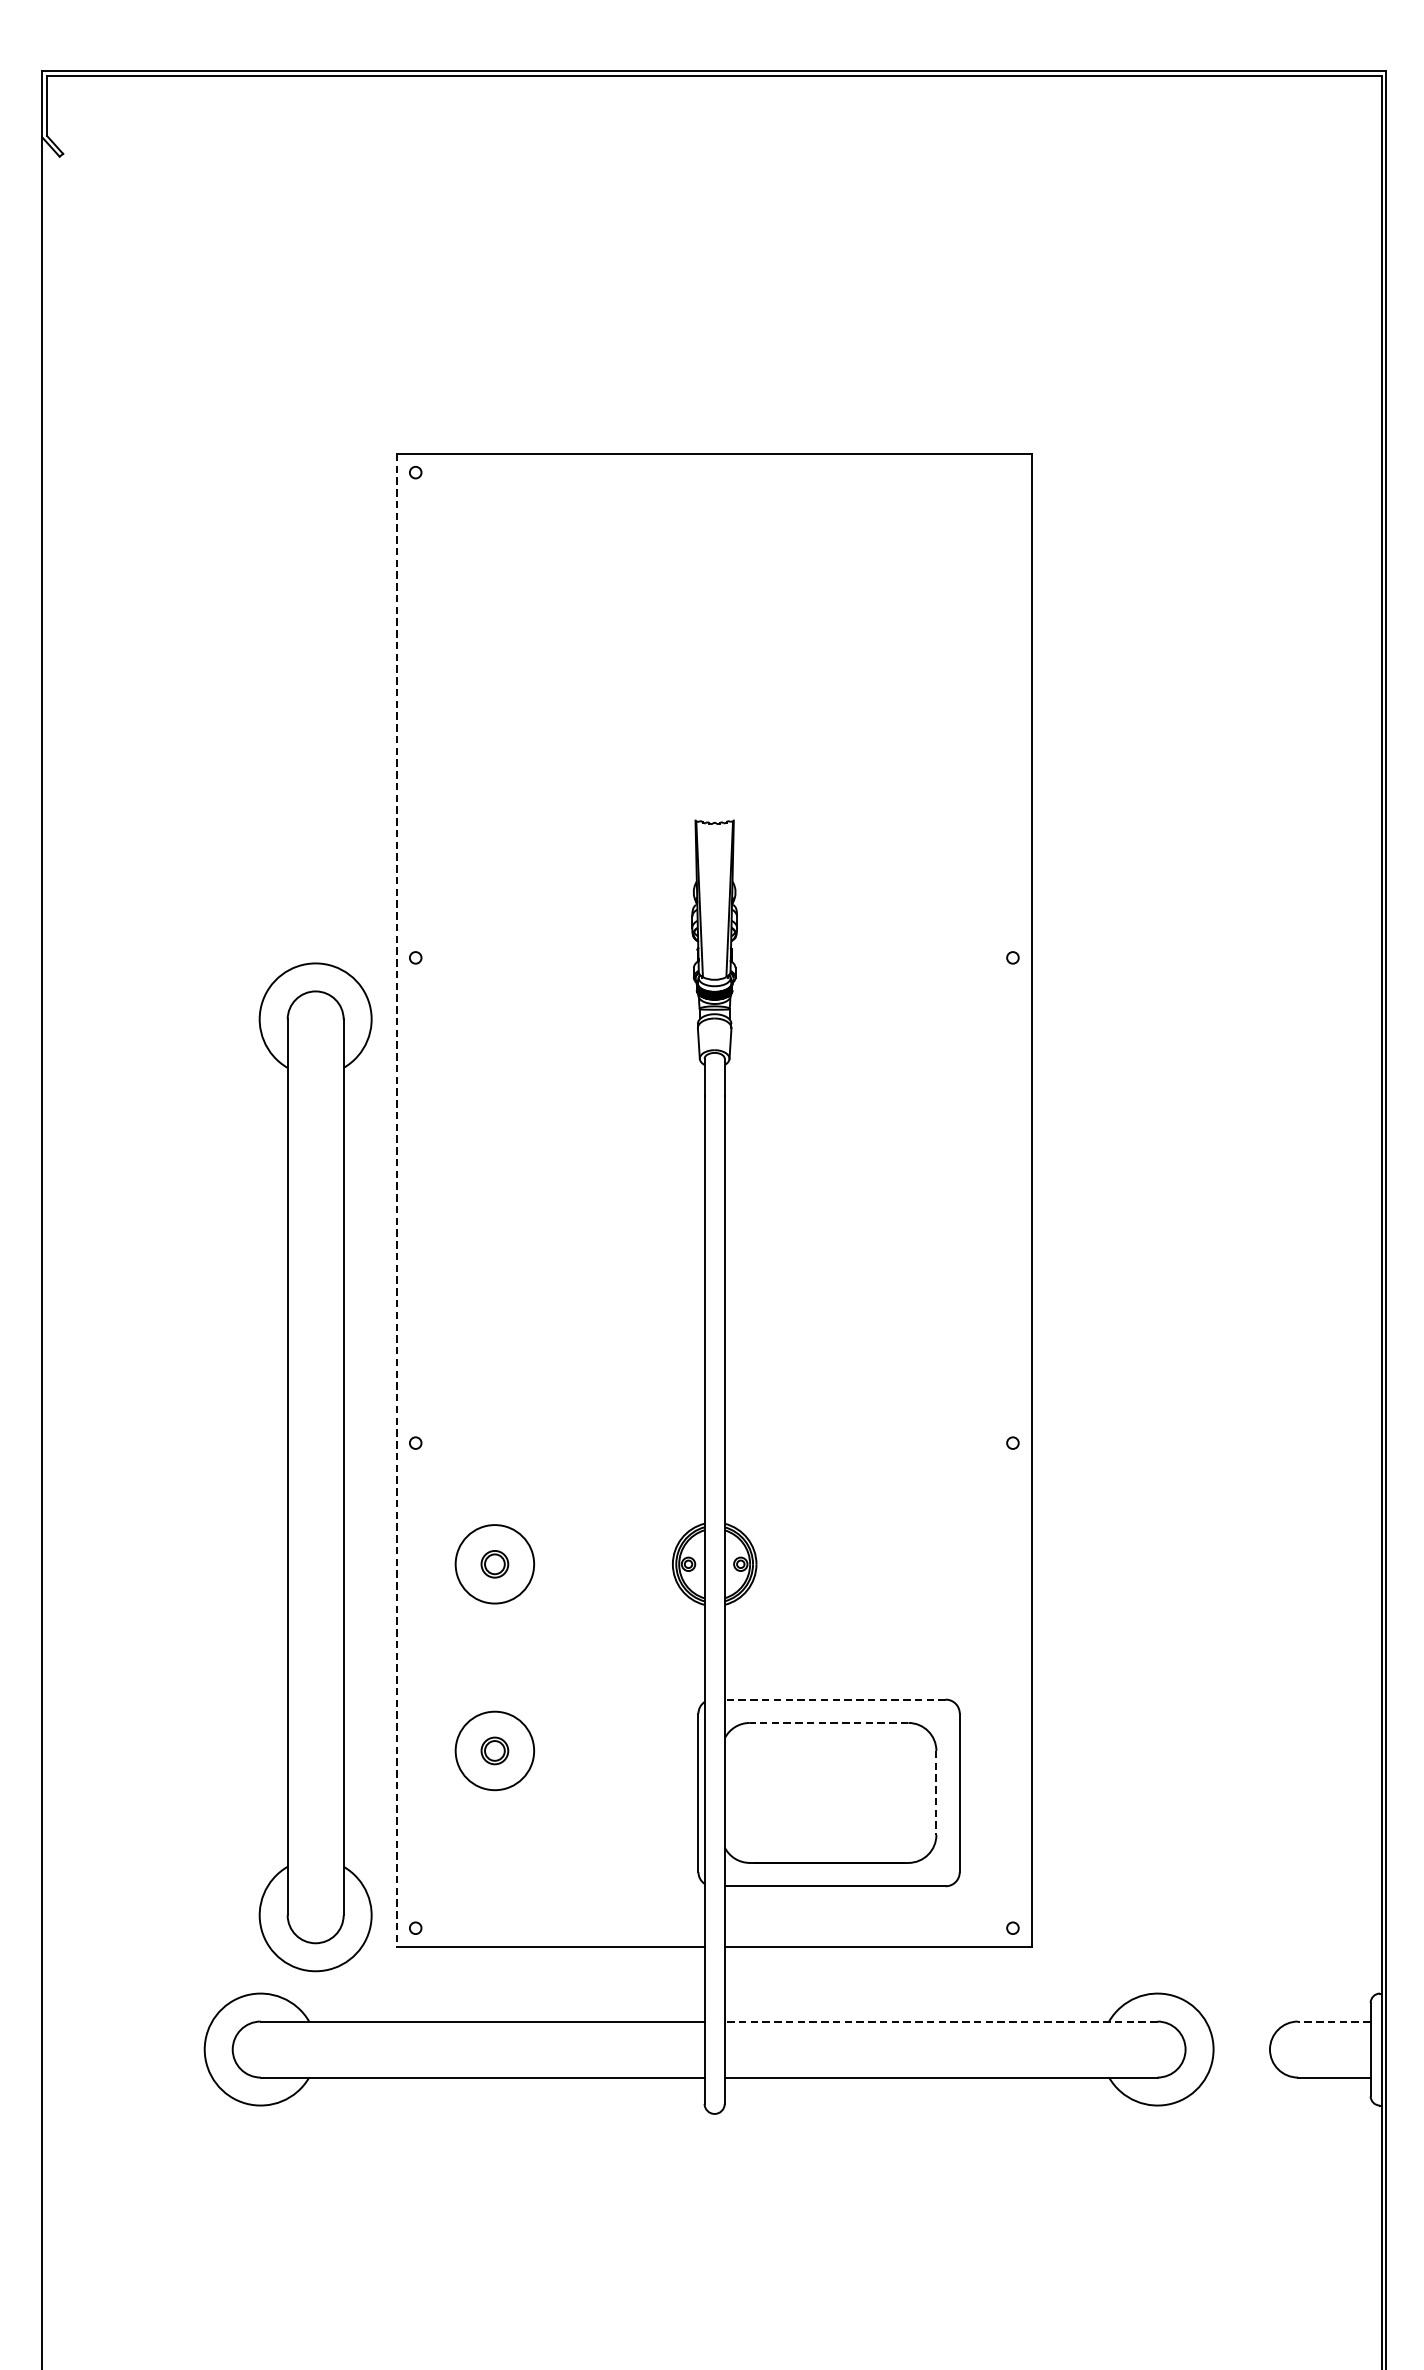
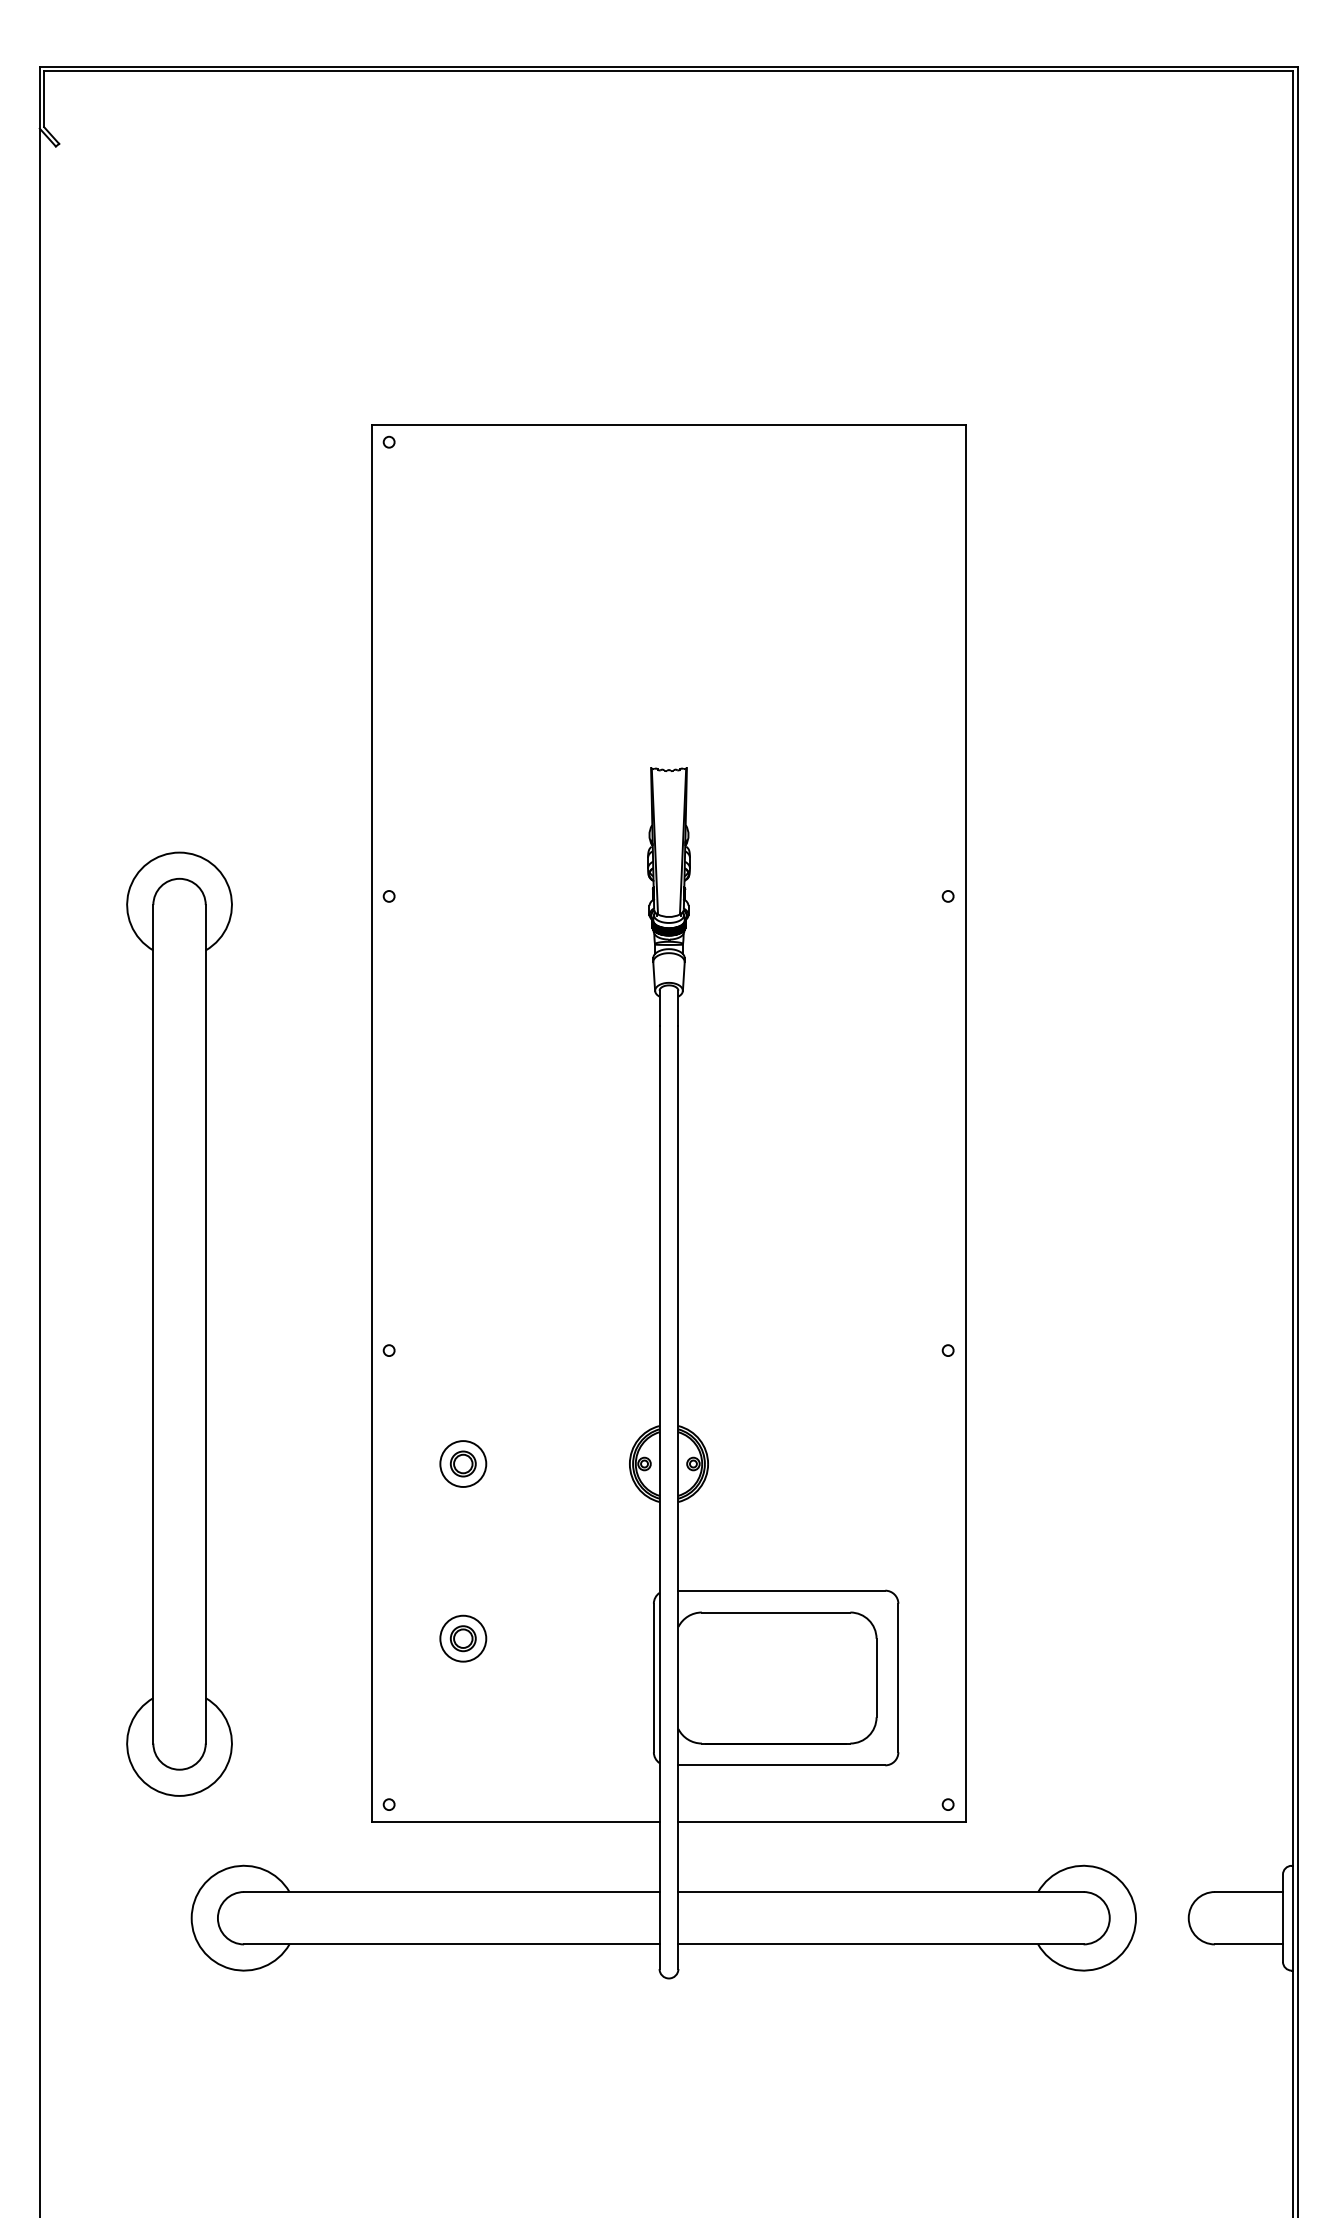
line: (396, 1200) -> (371, 1123), dashed -> solid
part: (315, 1466) -> (179, 1323), moved
circle: (495, 1563) -> (463, 1463), size x0.62
line: (834, 1699) -> (781, 1590), dashed -> solid
line: (828, 1722) -> (775, 1612), dashed -> solid
circle: (495, 1750) -> (463, 1638), size x0.62
line: (936, 1793) -> (876, 1678), dashed -> solid
line: (940, 2022) -> (880, 1892), dashed -> solid
line: (1333, 2022) -> (1248, 1892), dashed -> solid

